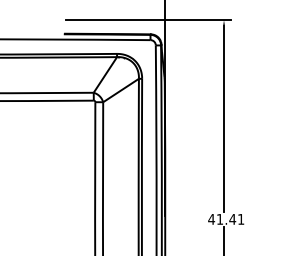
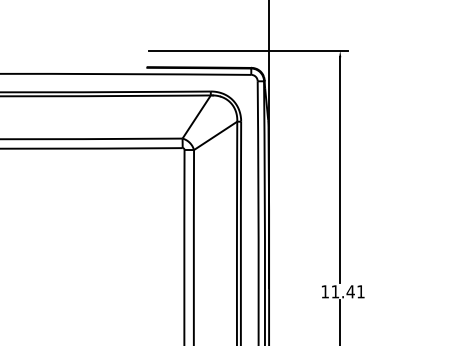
text: (211, 219) -> (325, 291), 41.41 -> 11.41

